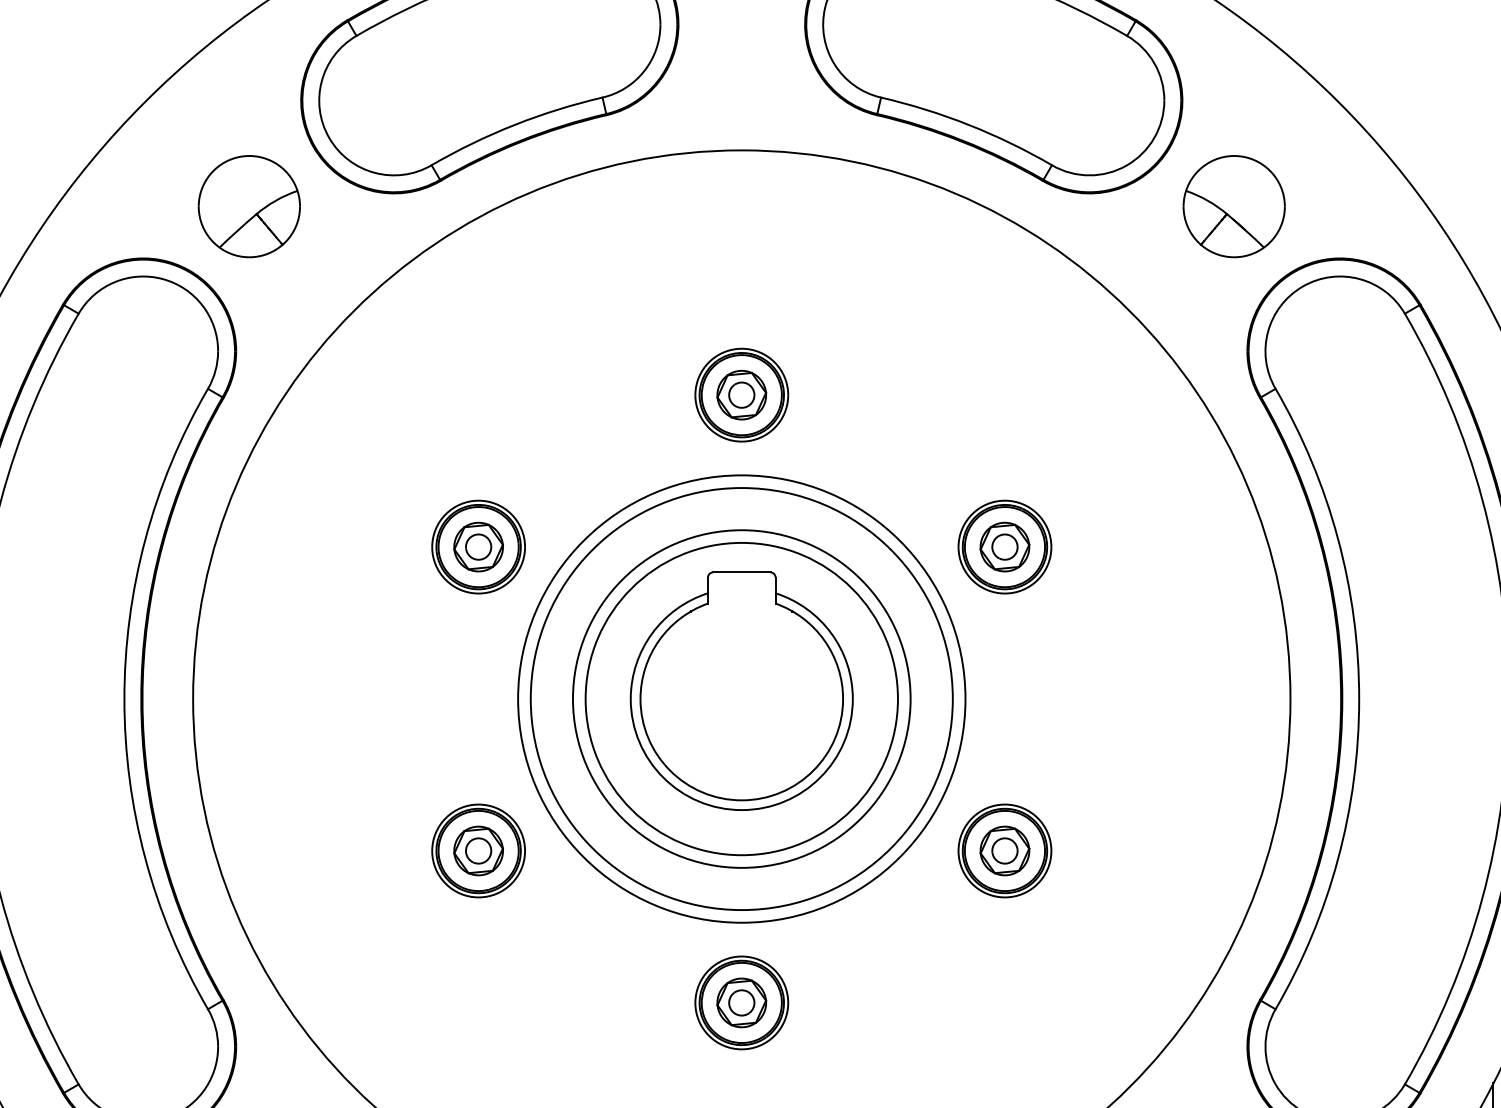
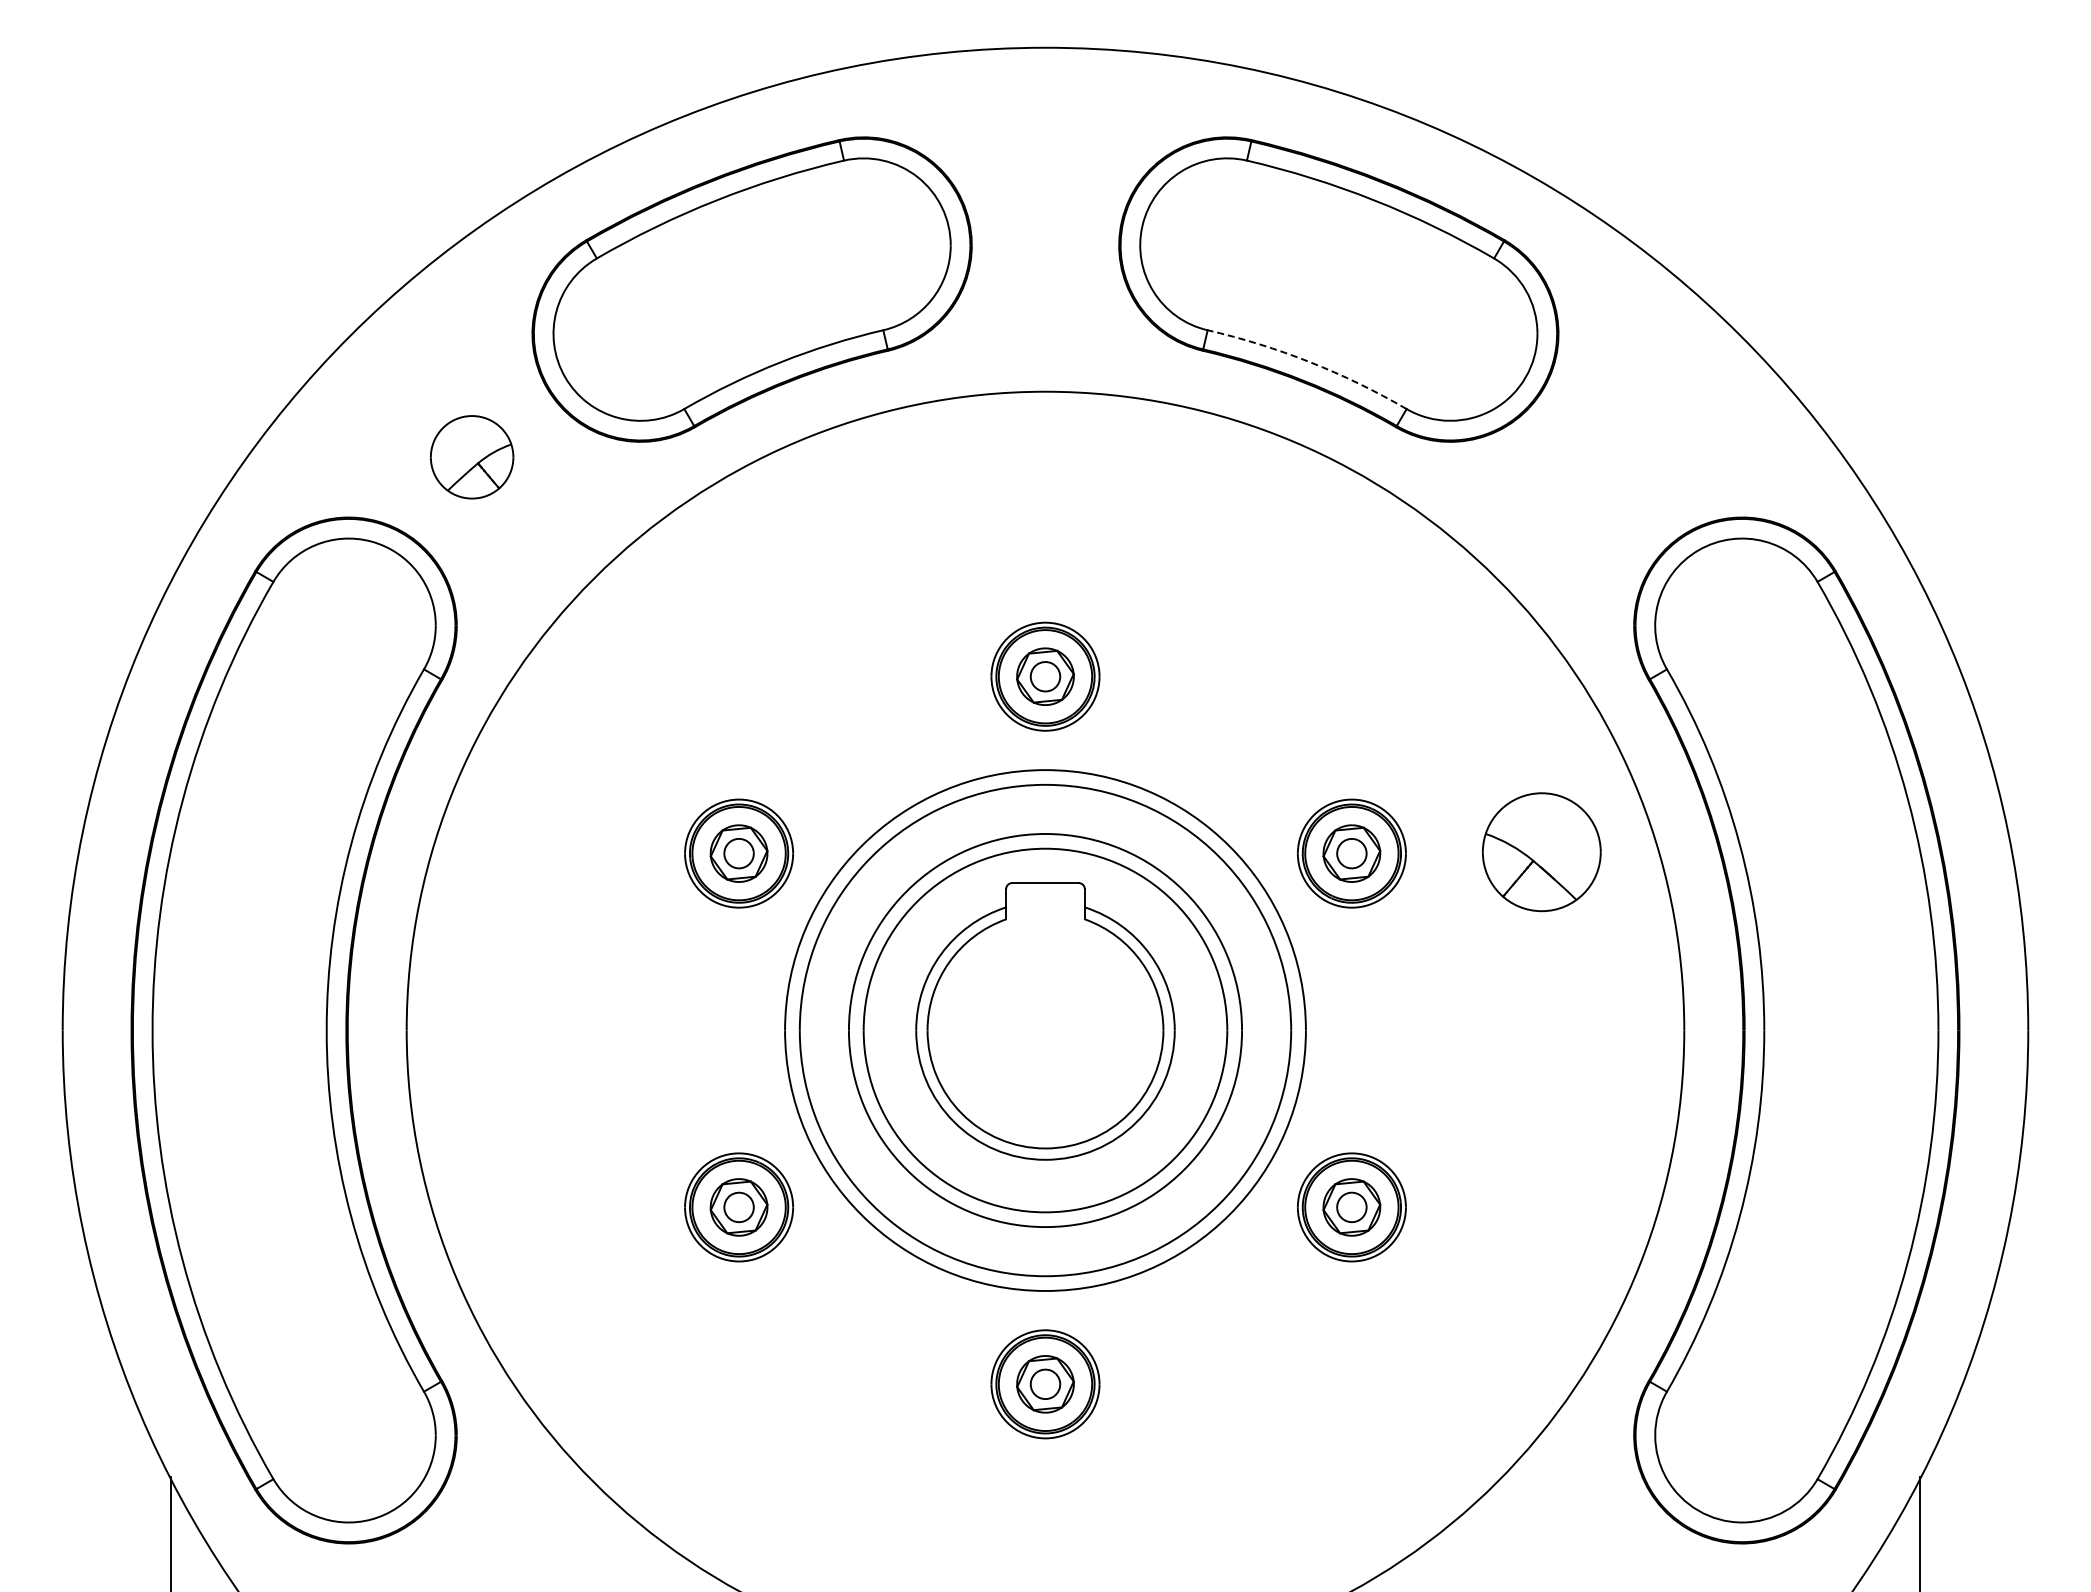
arc: (969, 125) -> (1310, 362), solid -> dashed
part: (248, 206) -> (471, 457), size x0.7
part: (1233, 206) -> (1541, 852), moved

